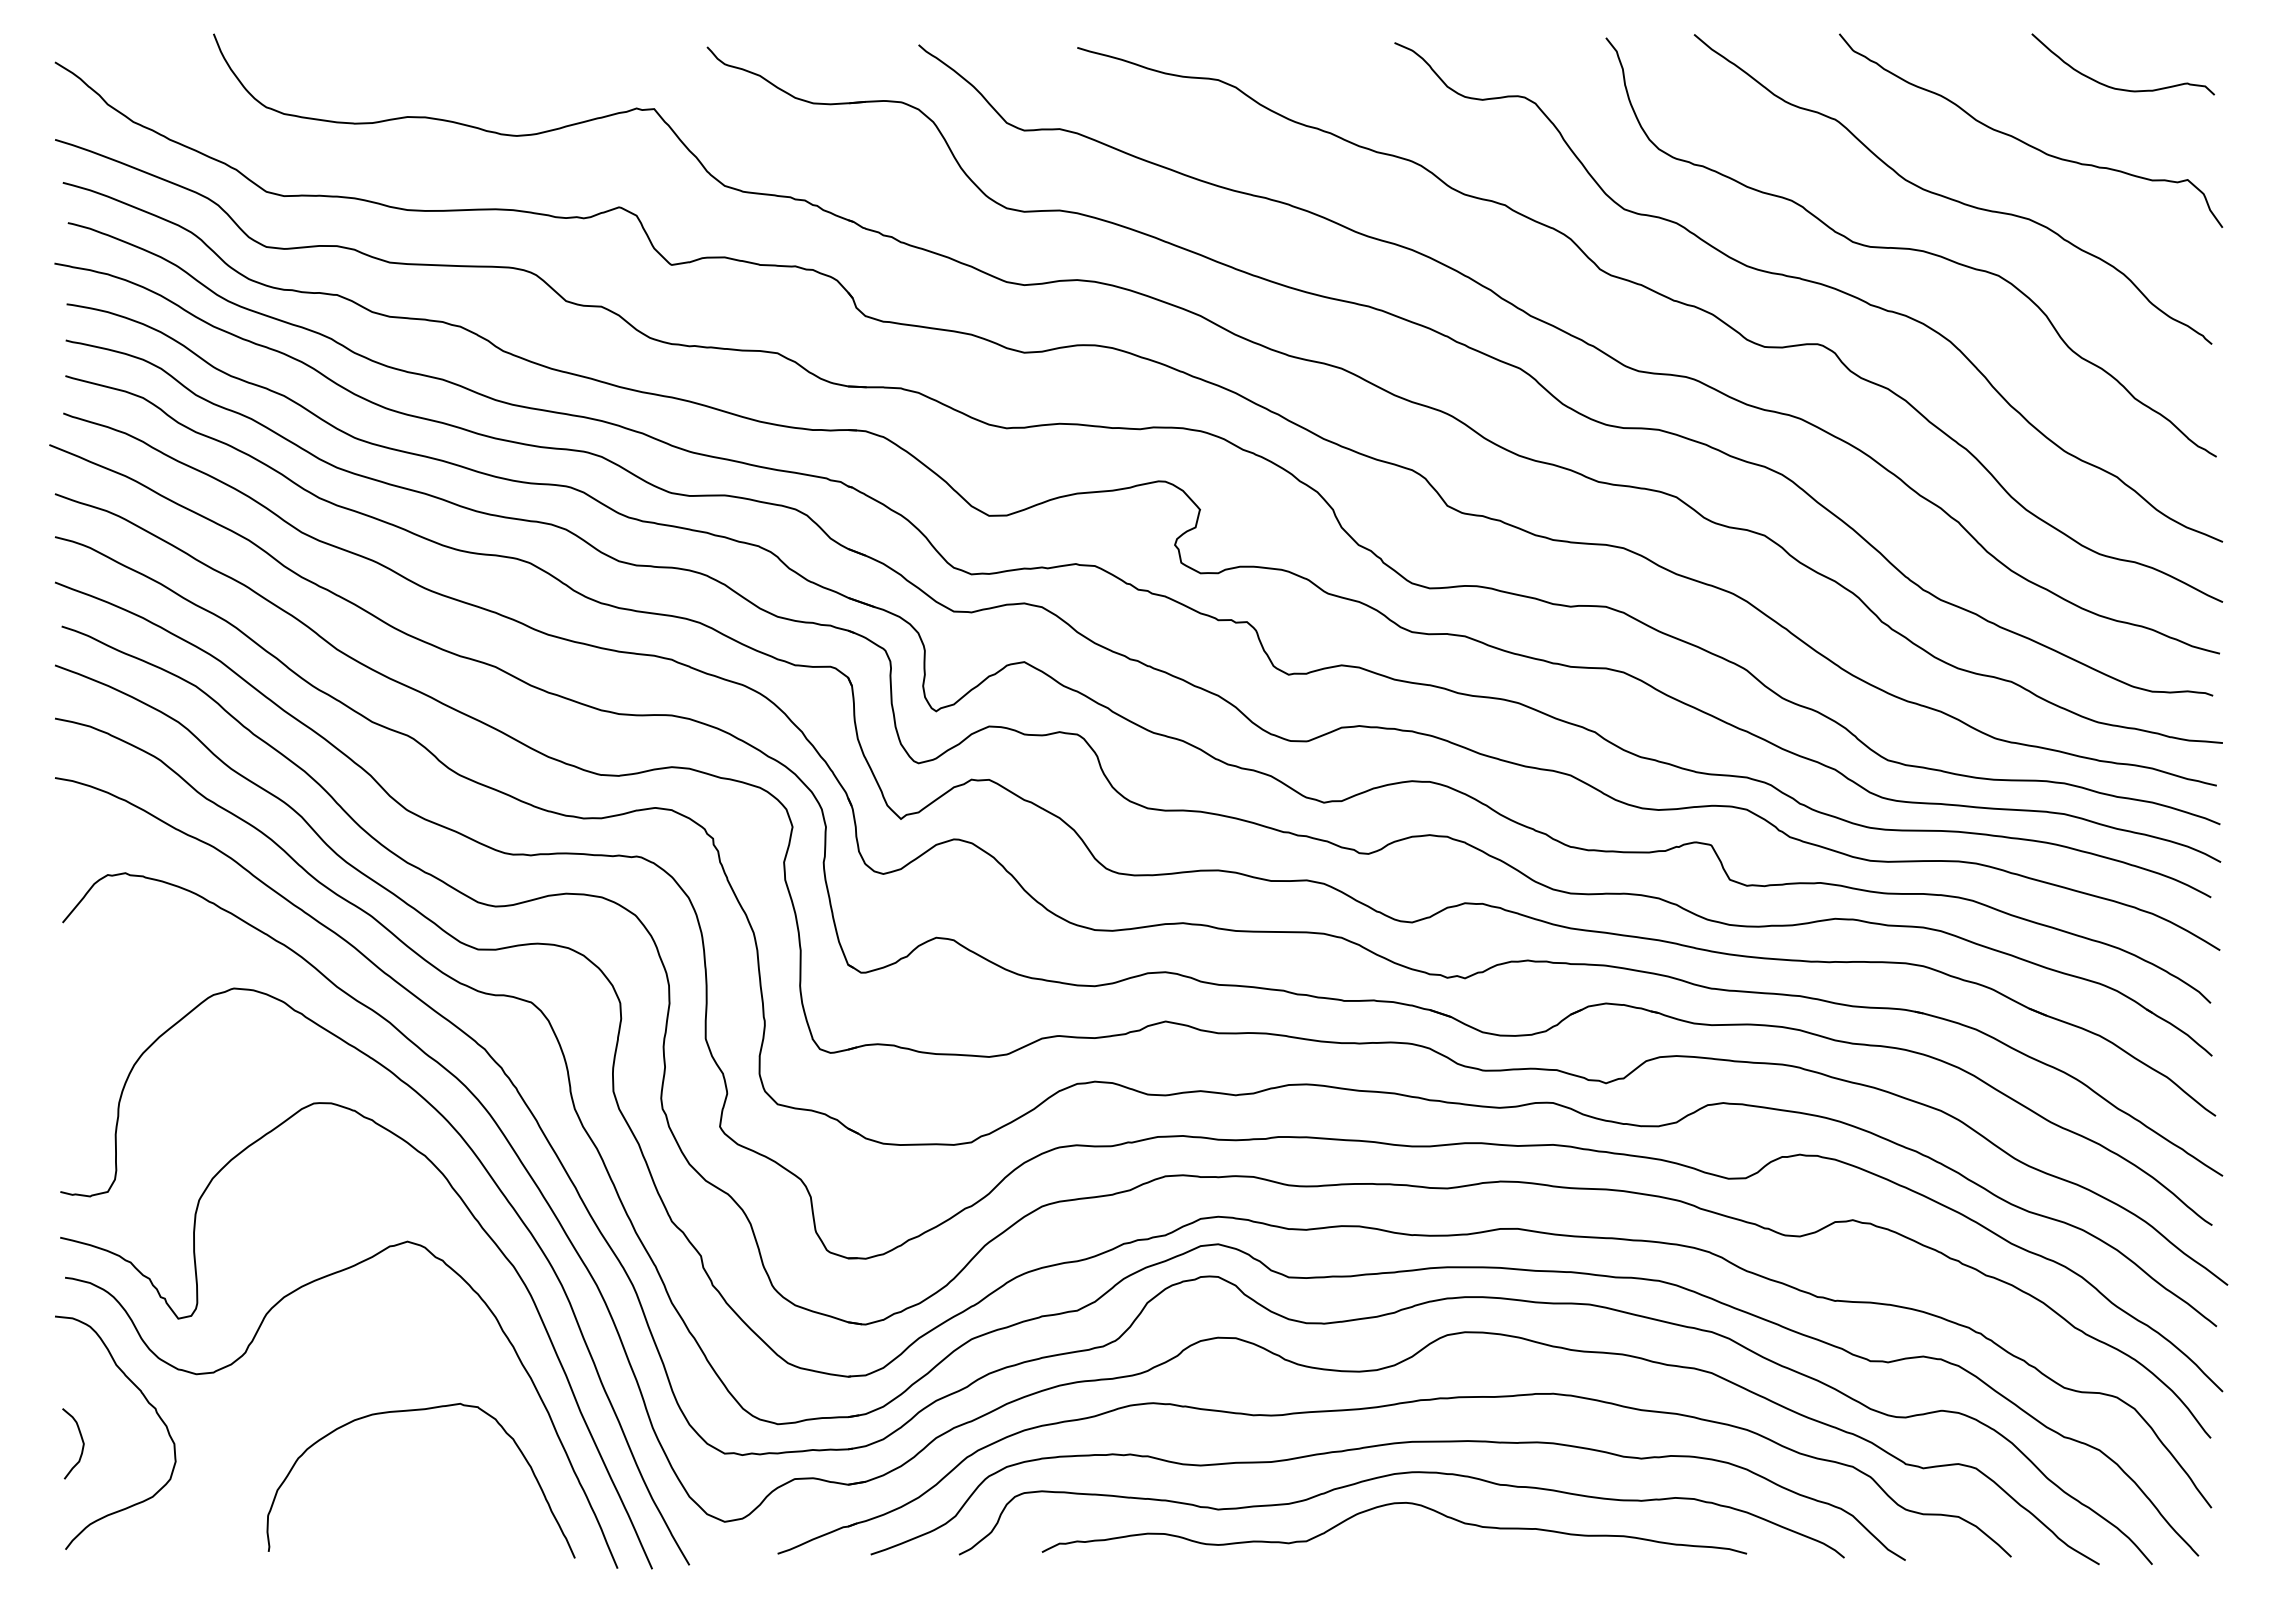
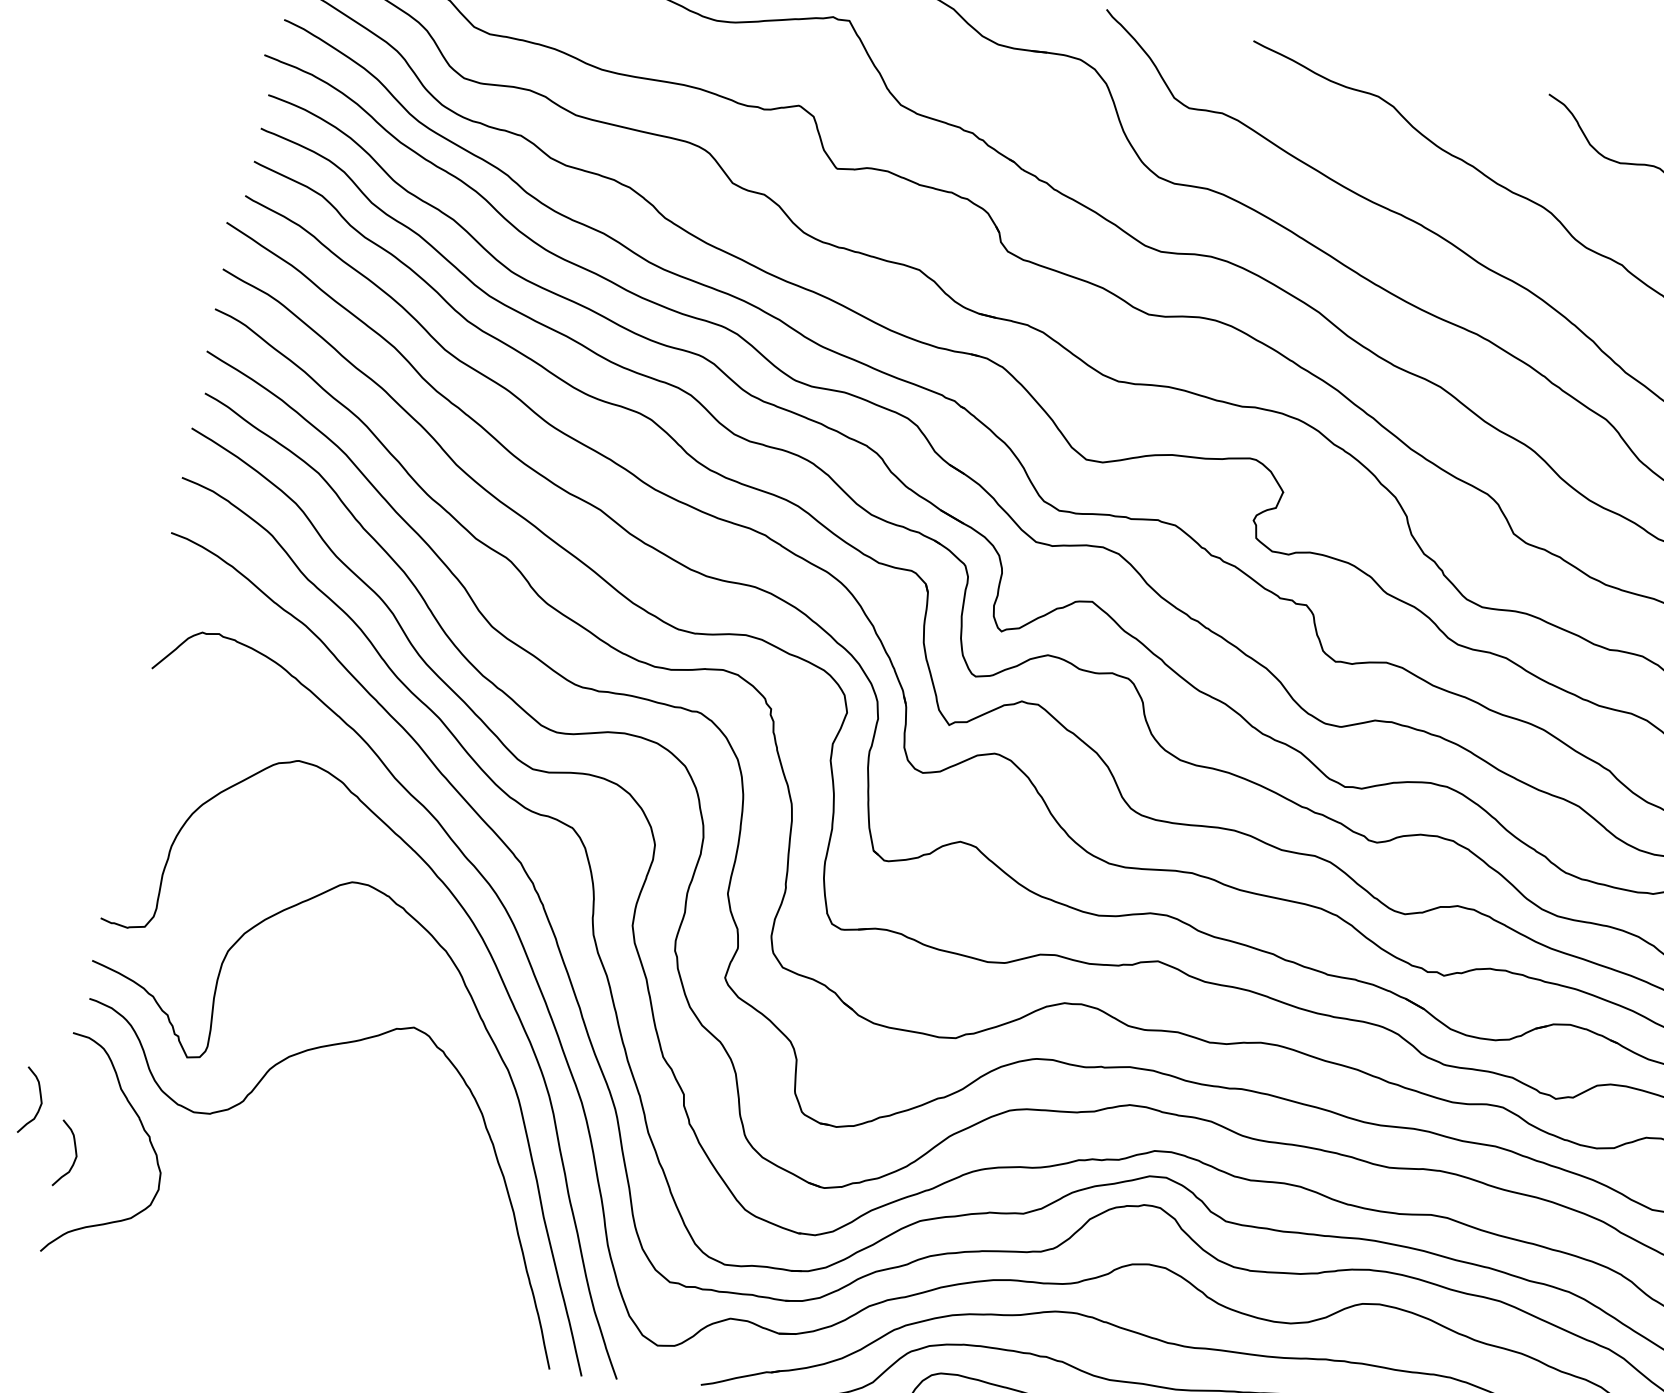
curve: (34, 1392) -> (40, 1099), added
curve: (412, 1411) -> (387, 1186), removed

